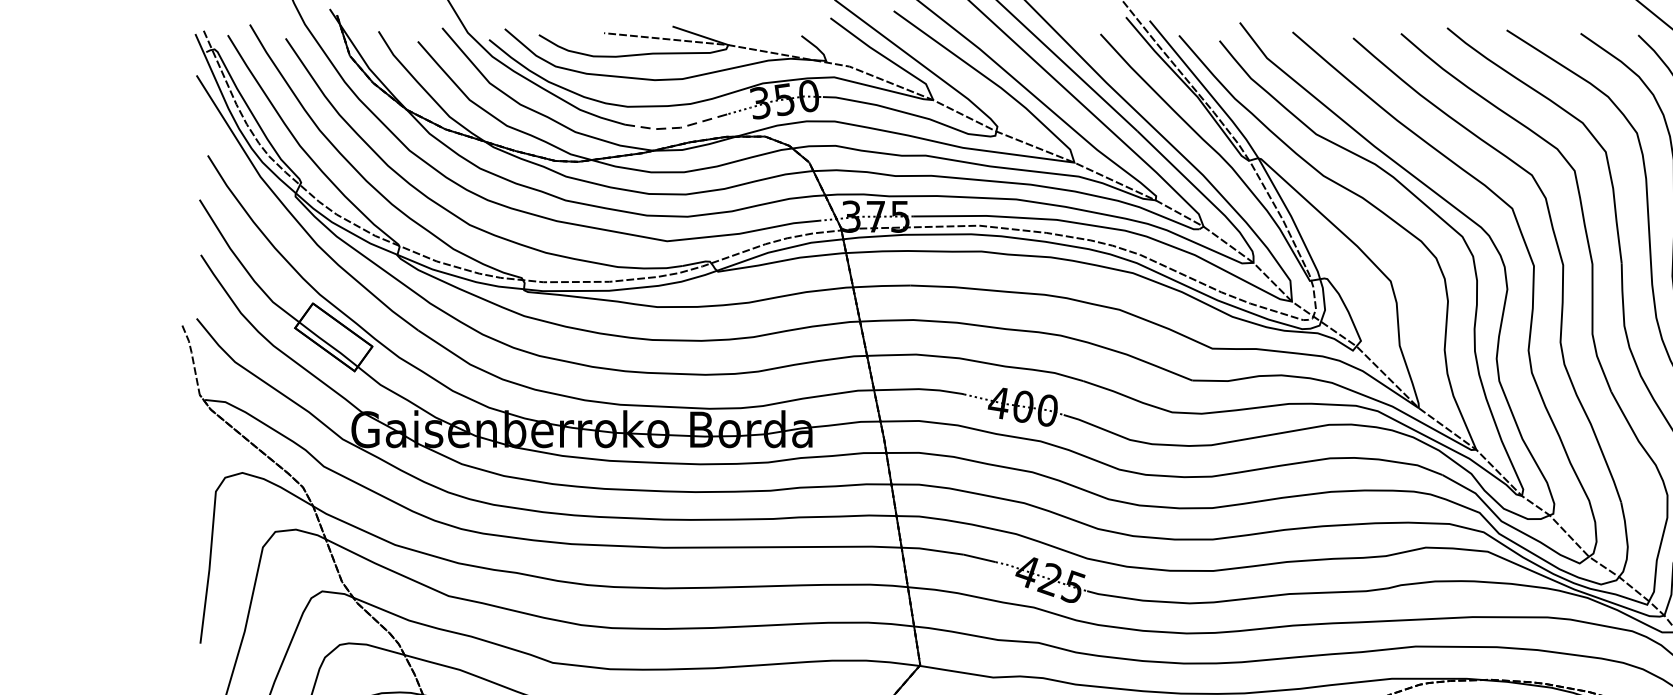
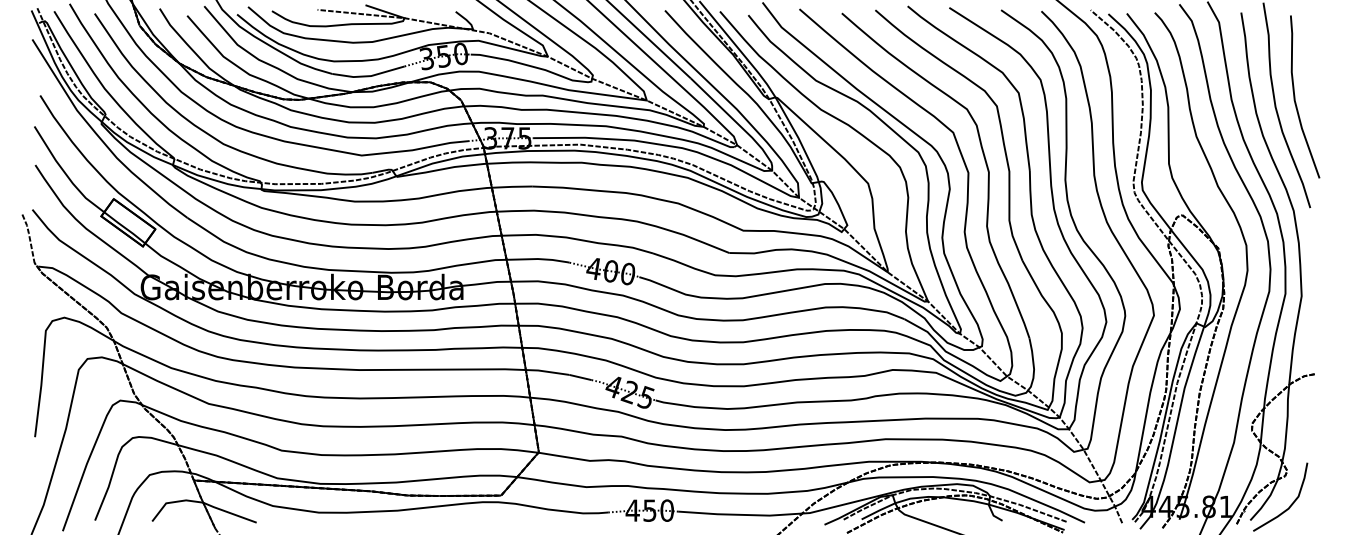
line: (678, 128) -> (369, 76), dashed -> solid

